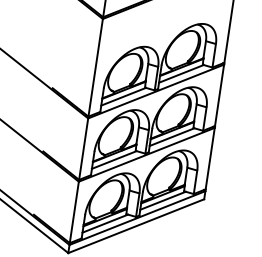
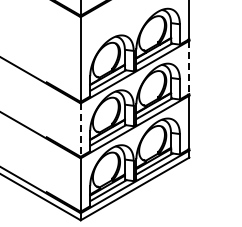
line: (219, 95) -> (189, 67), solid -> dashed
line: (83, 149) -> (80, 130), solid -> dashed

